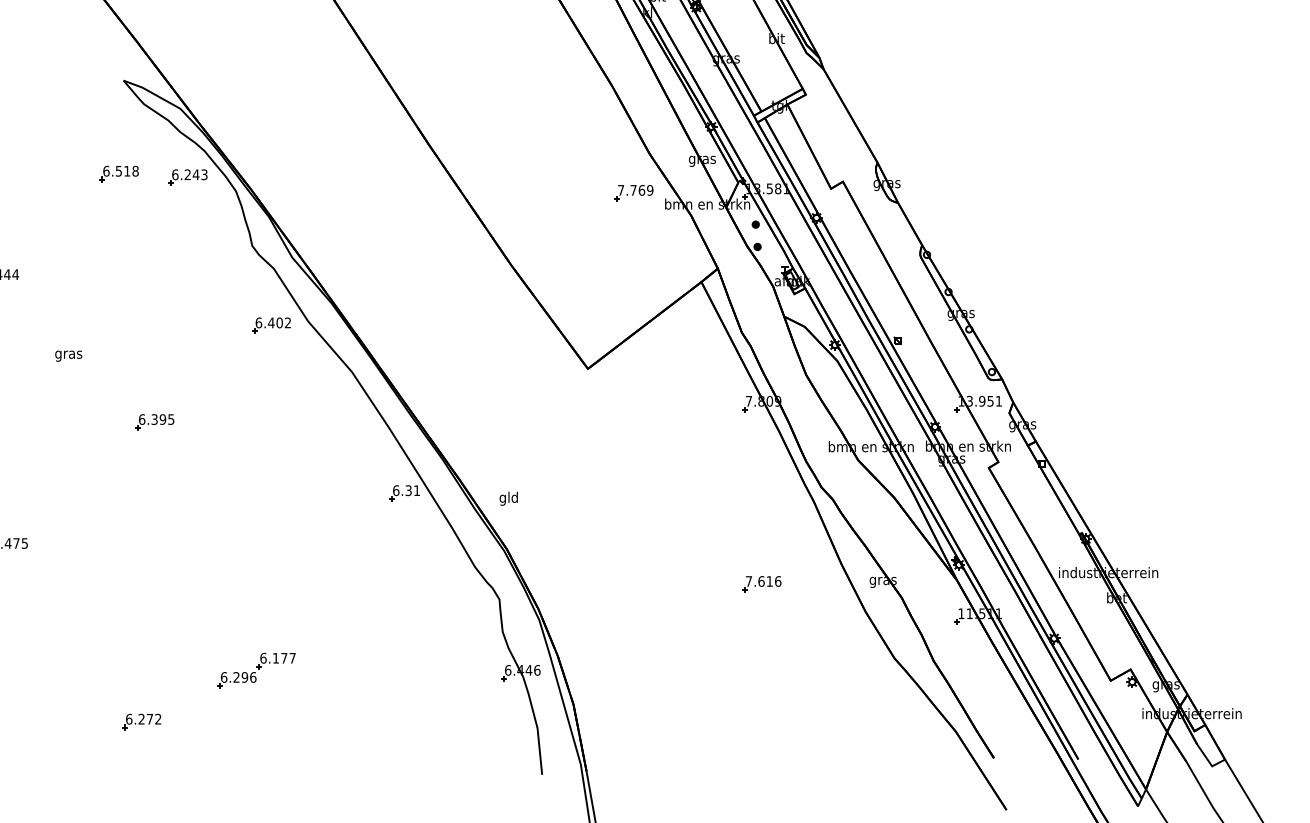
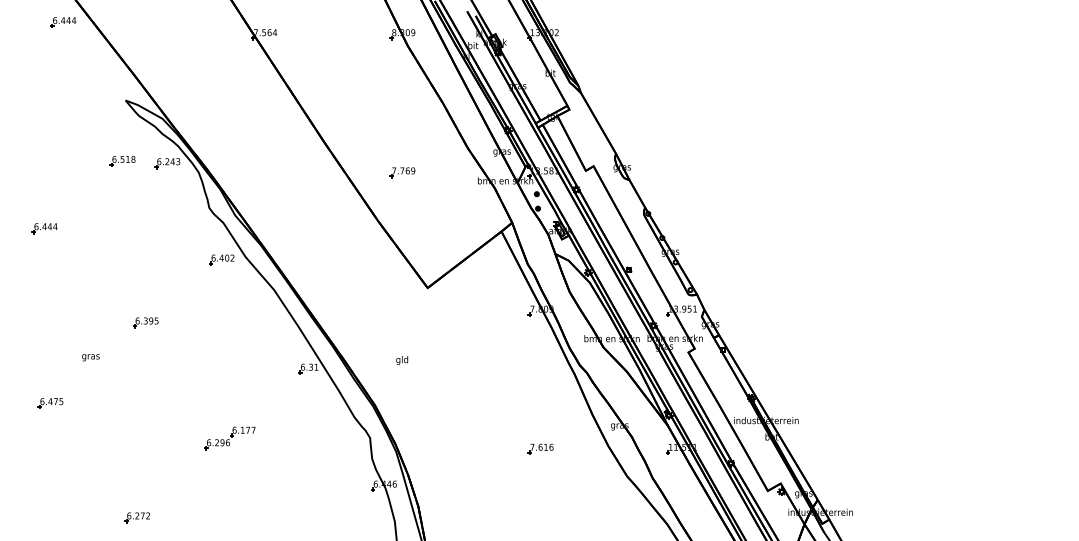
part: (633, 192) -> (402, 172), moved
text: (68, 355) -> (90, 357), moved
text: (509, 498) -> (402, 360), moved
part: (761, 583) -> (540, 448), moved
part: (255, 670) -> (229, 438), moved

